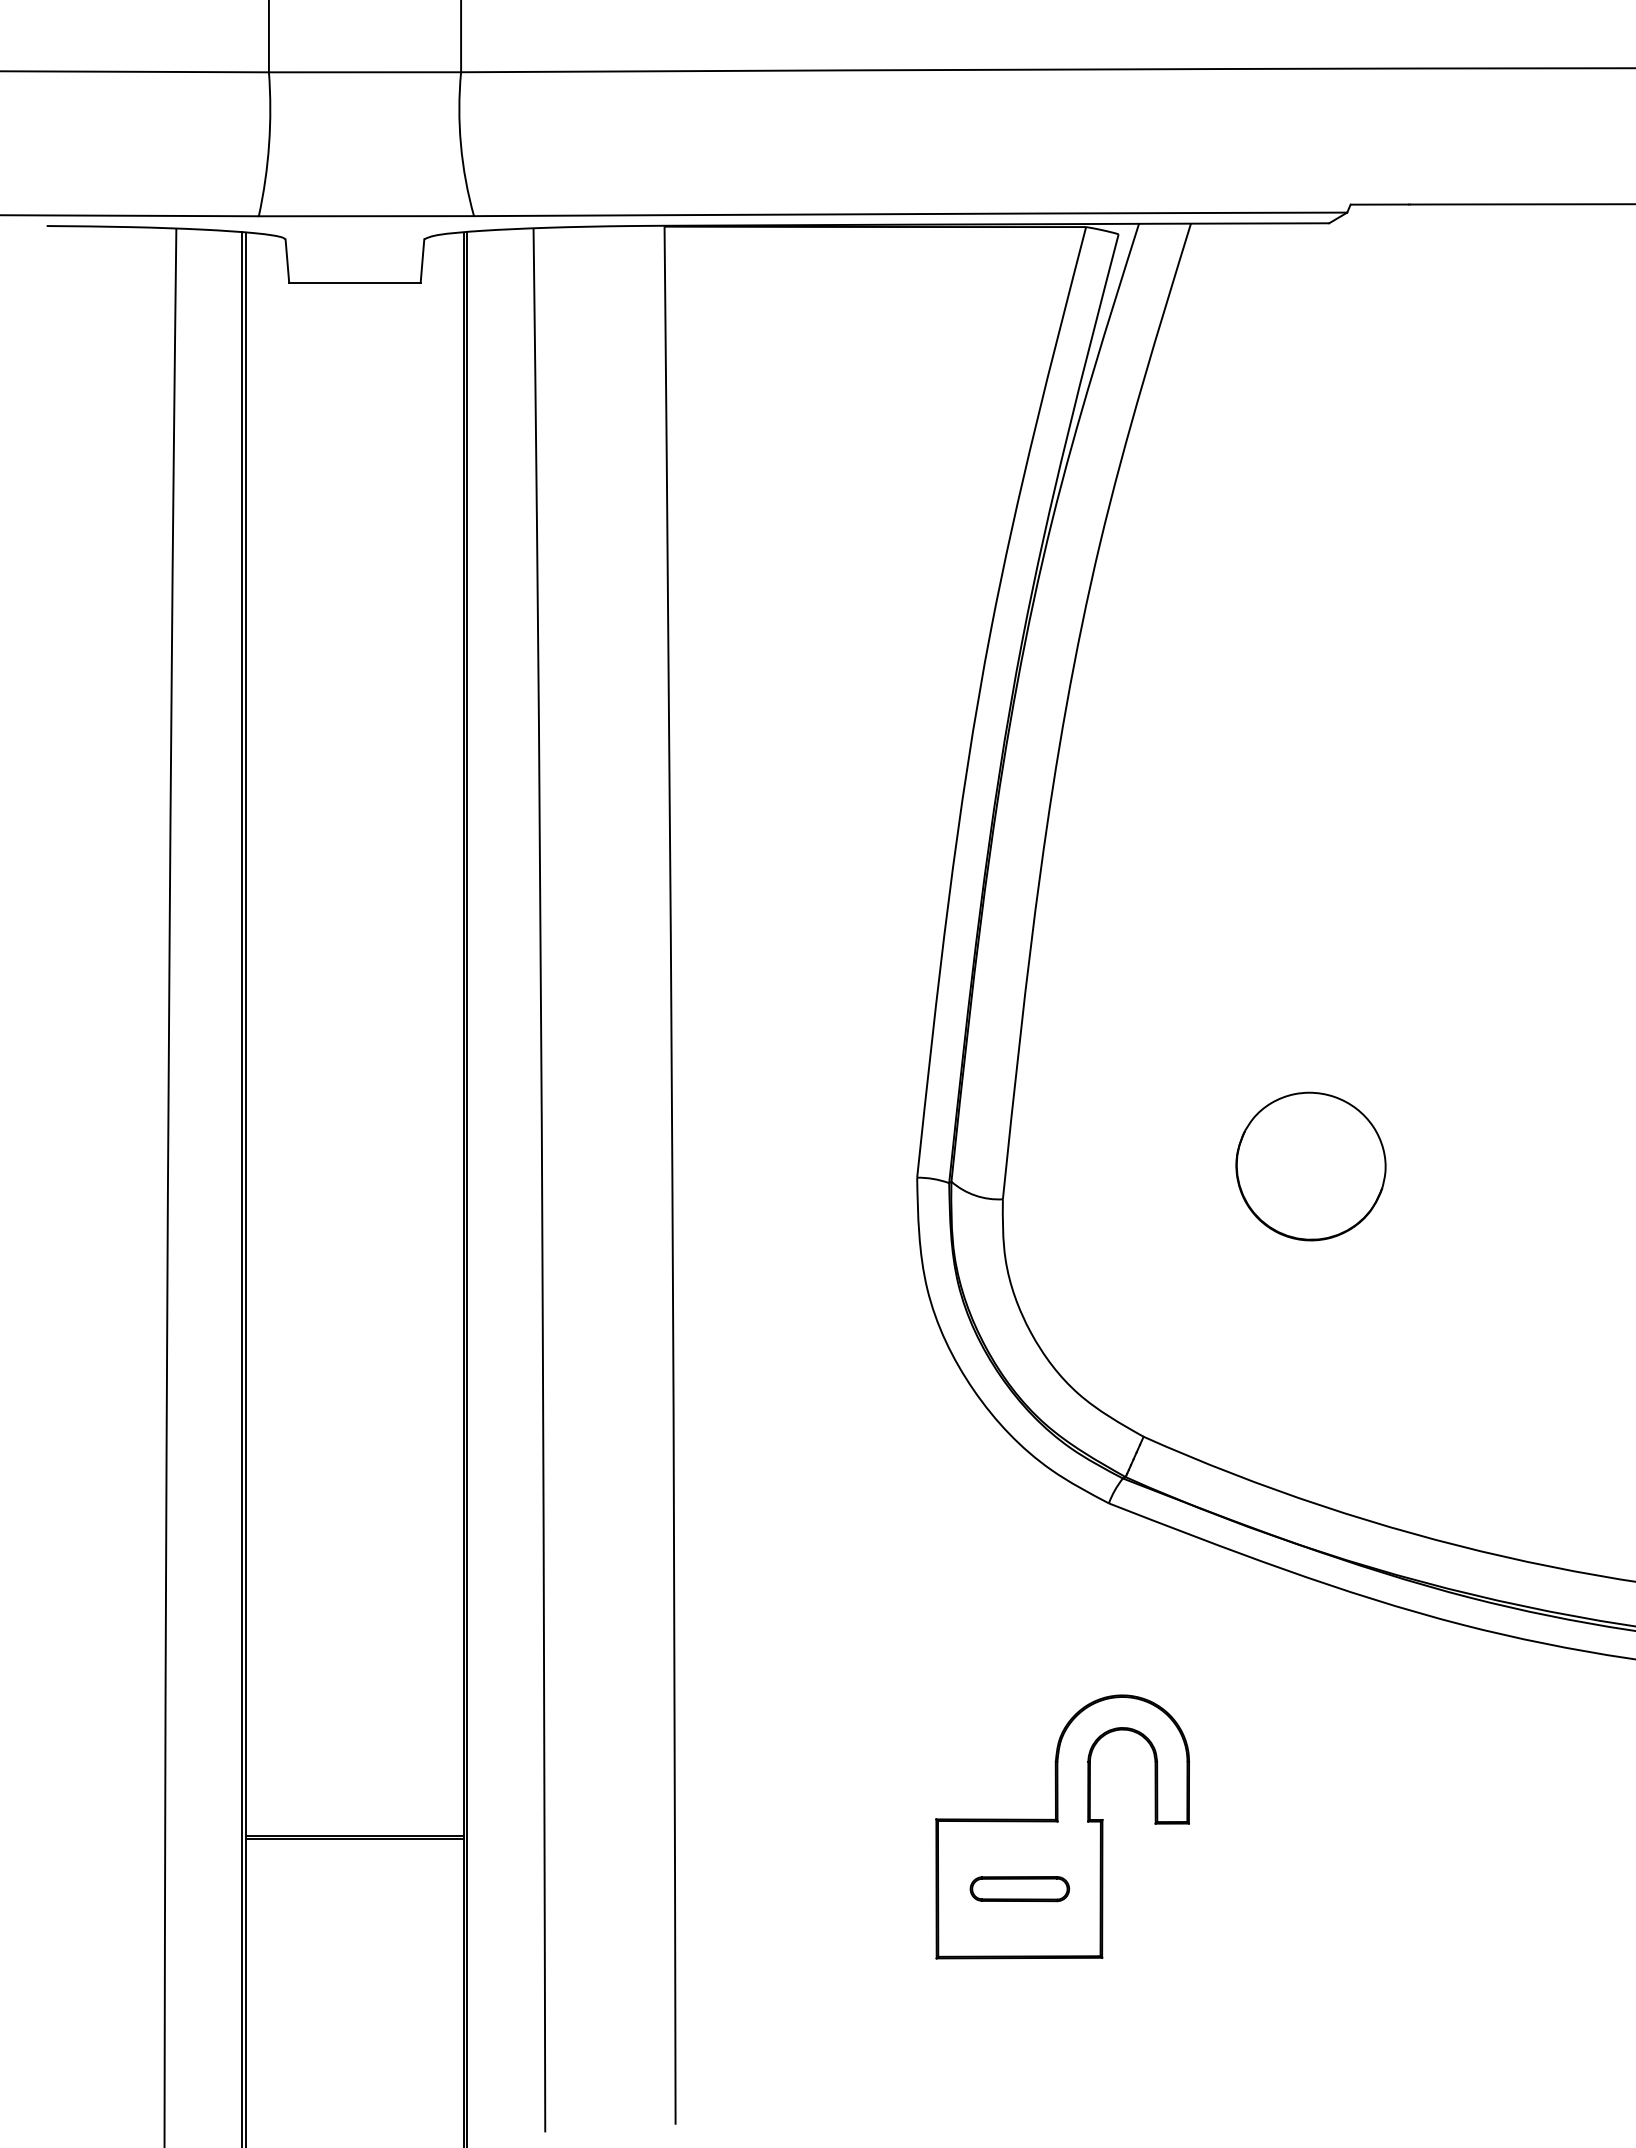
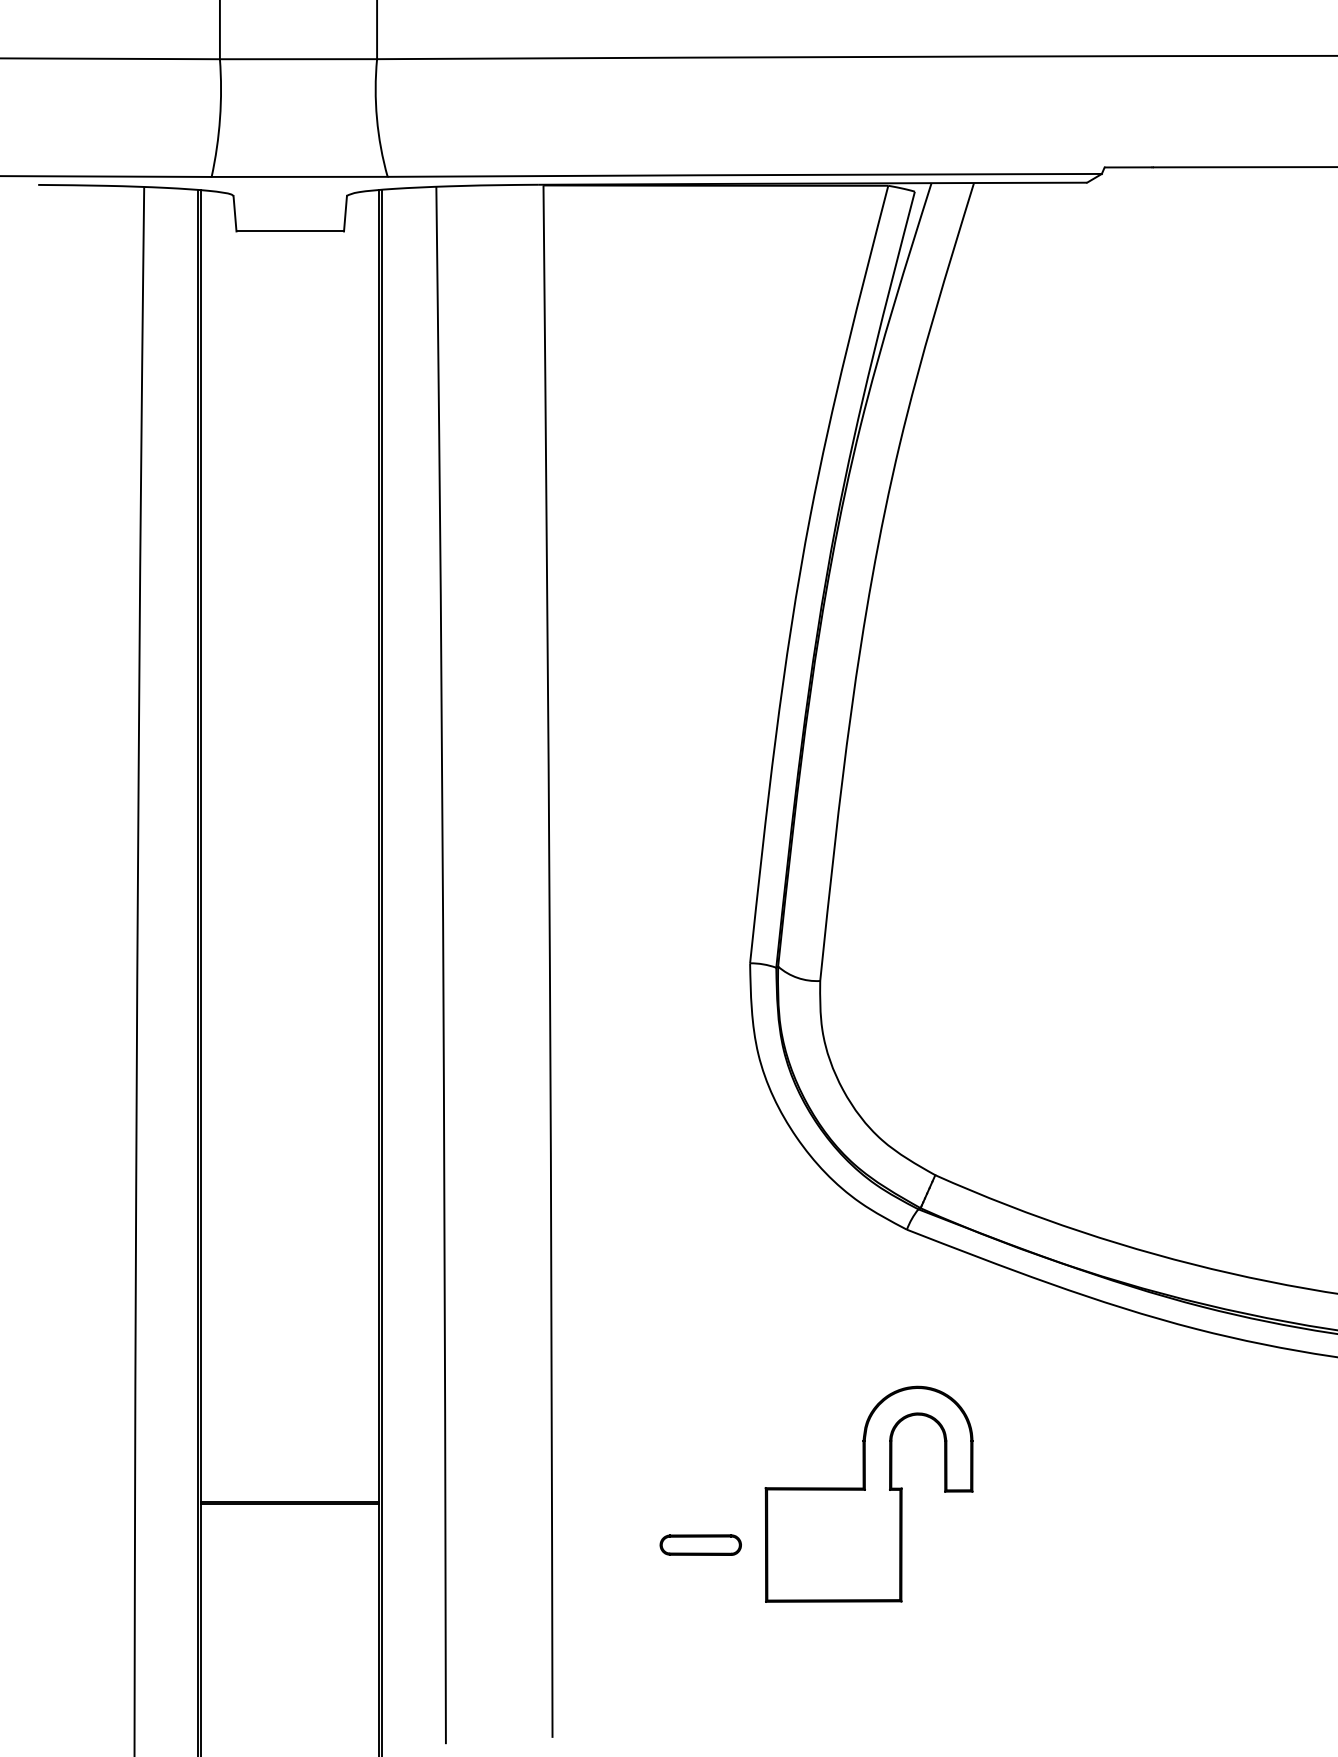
part: (1310, 1166) -> (1071, 954), removed
part: (1019, 1889) -> (700, 1545), moved

